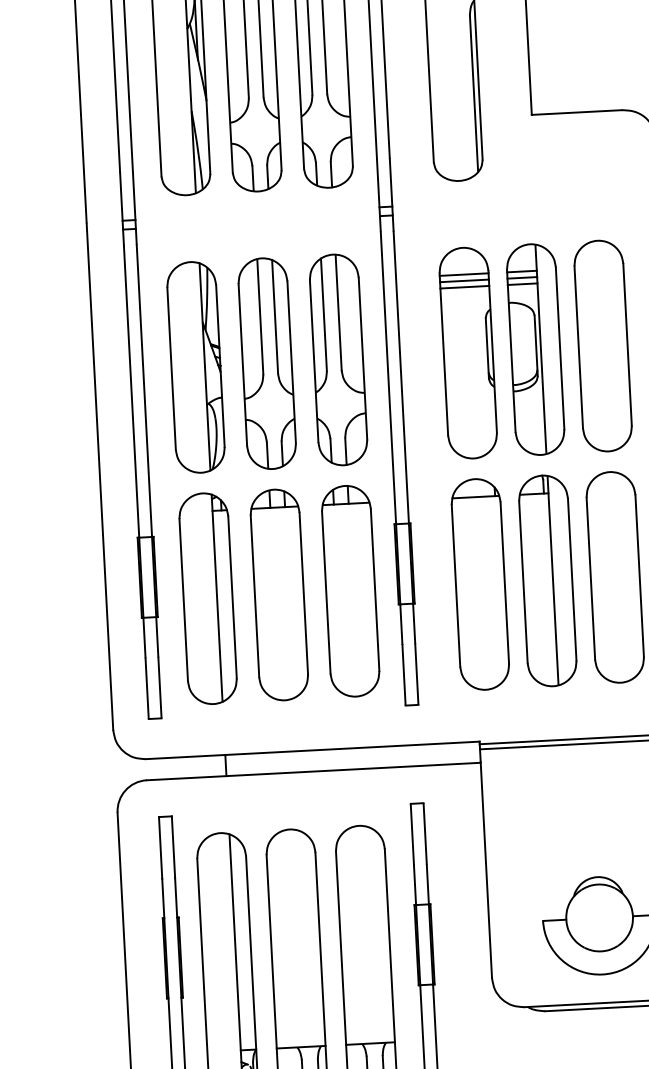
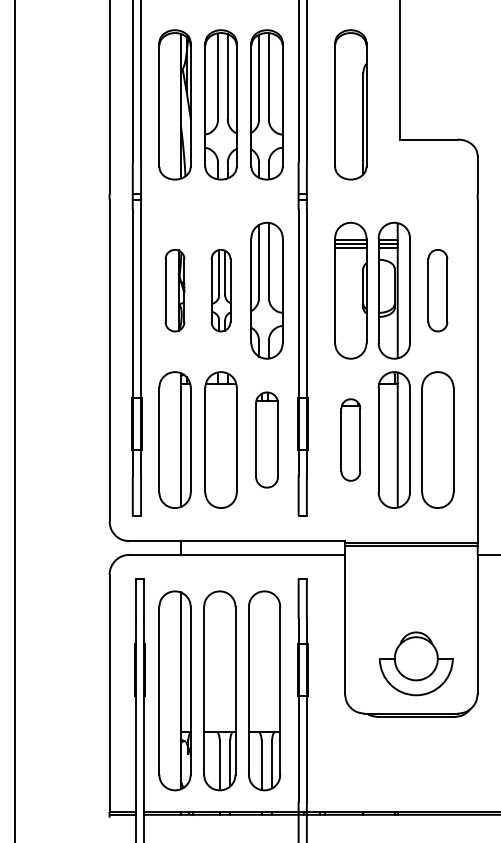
part: (602, 345) -> (437, 290), size x0.6
part: (266, 363) -> (220, 290), size x0.6
part: (195, 367) -> (174, 290), size x0.6
part: (479, 583) -> (350, 439), size x0.6
part: (349, 590) -> (266, 439), size x0.7

